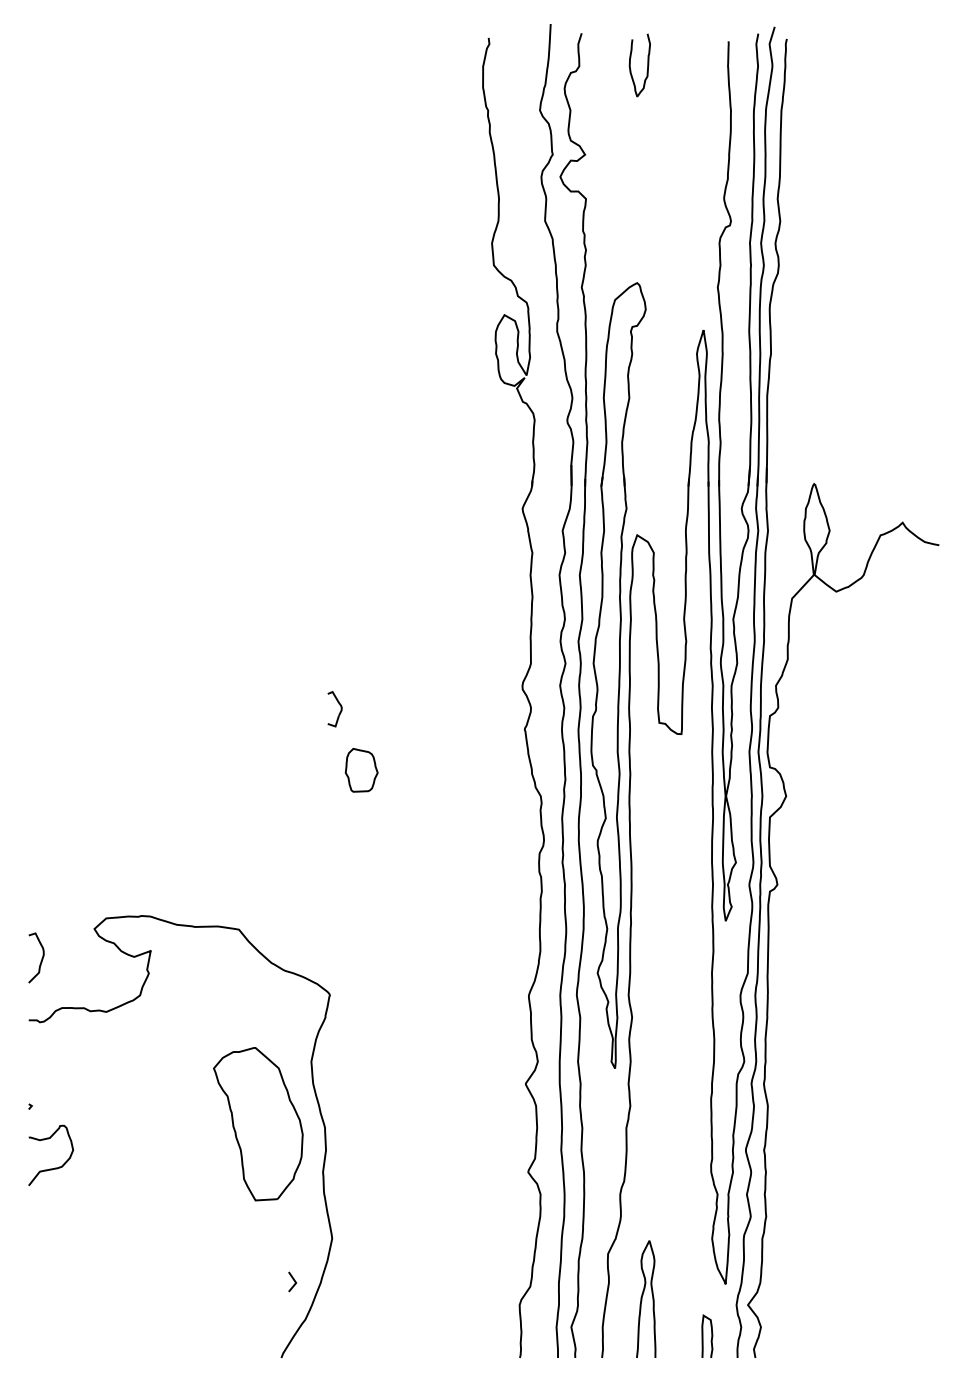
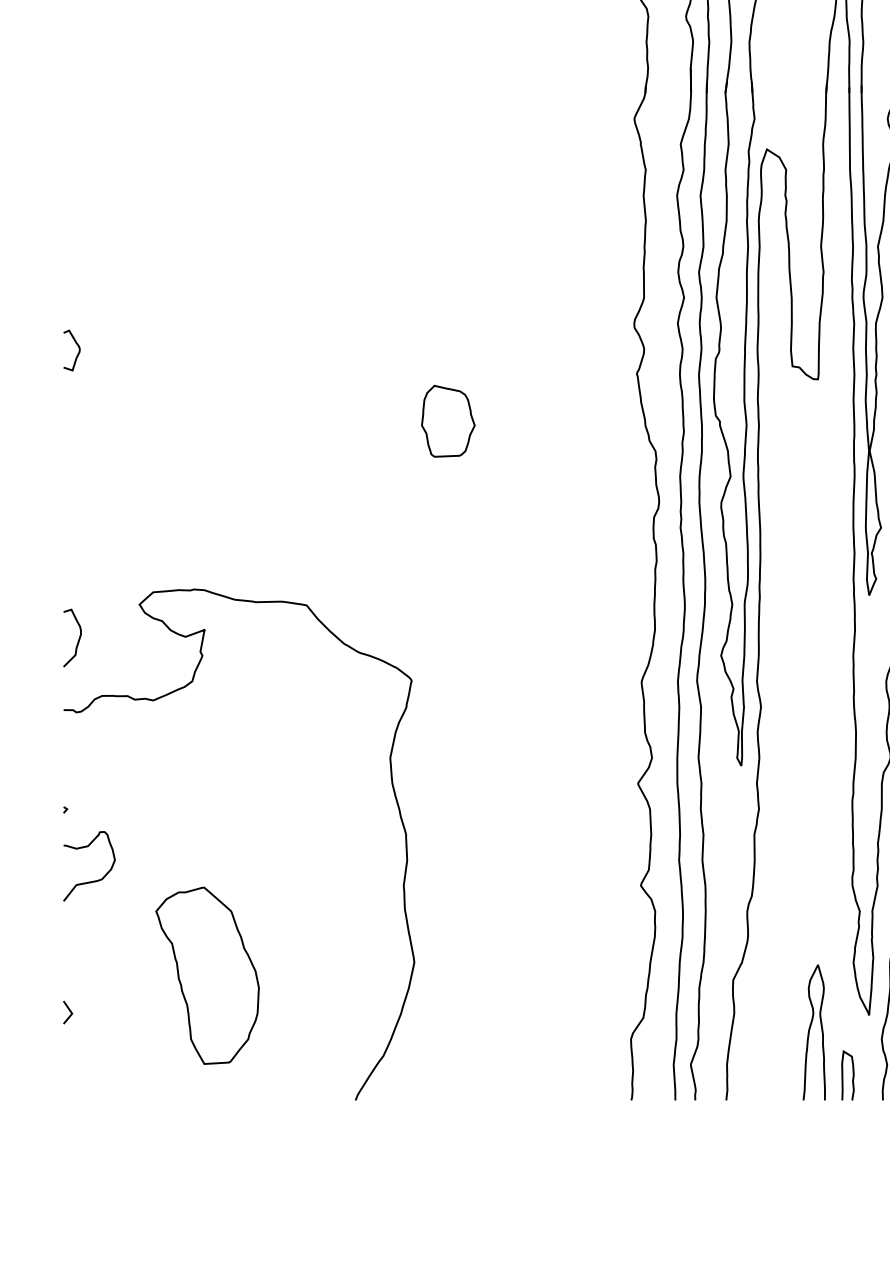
part: (334, 709) -> (71, 350), moved
part: (361, 769) -> (448, 420), size x1.43
part: (258, 1124) -> (207, 976), moved
line: (293, 1280) -> (69, 1010), moved
curve: (642, 1298) -> (810, 1031), moved

